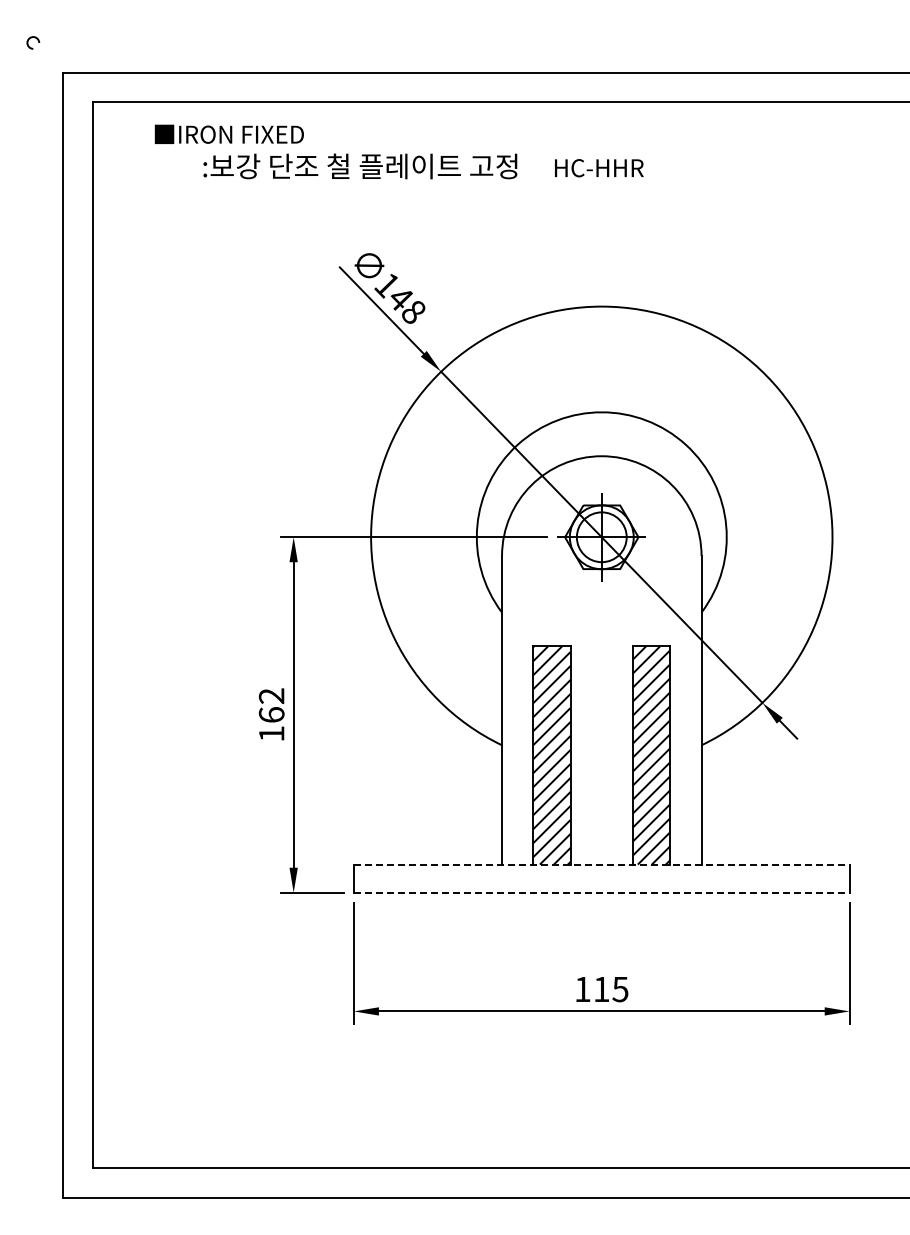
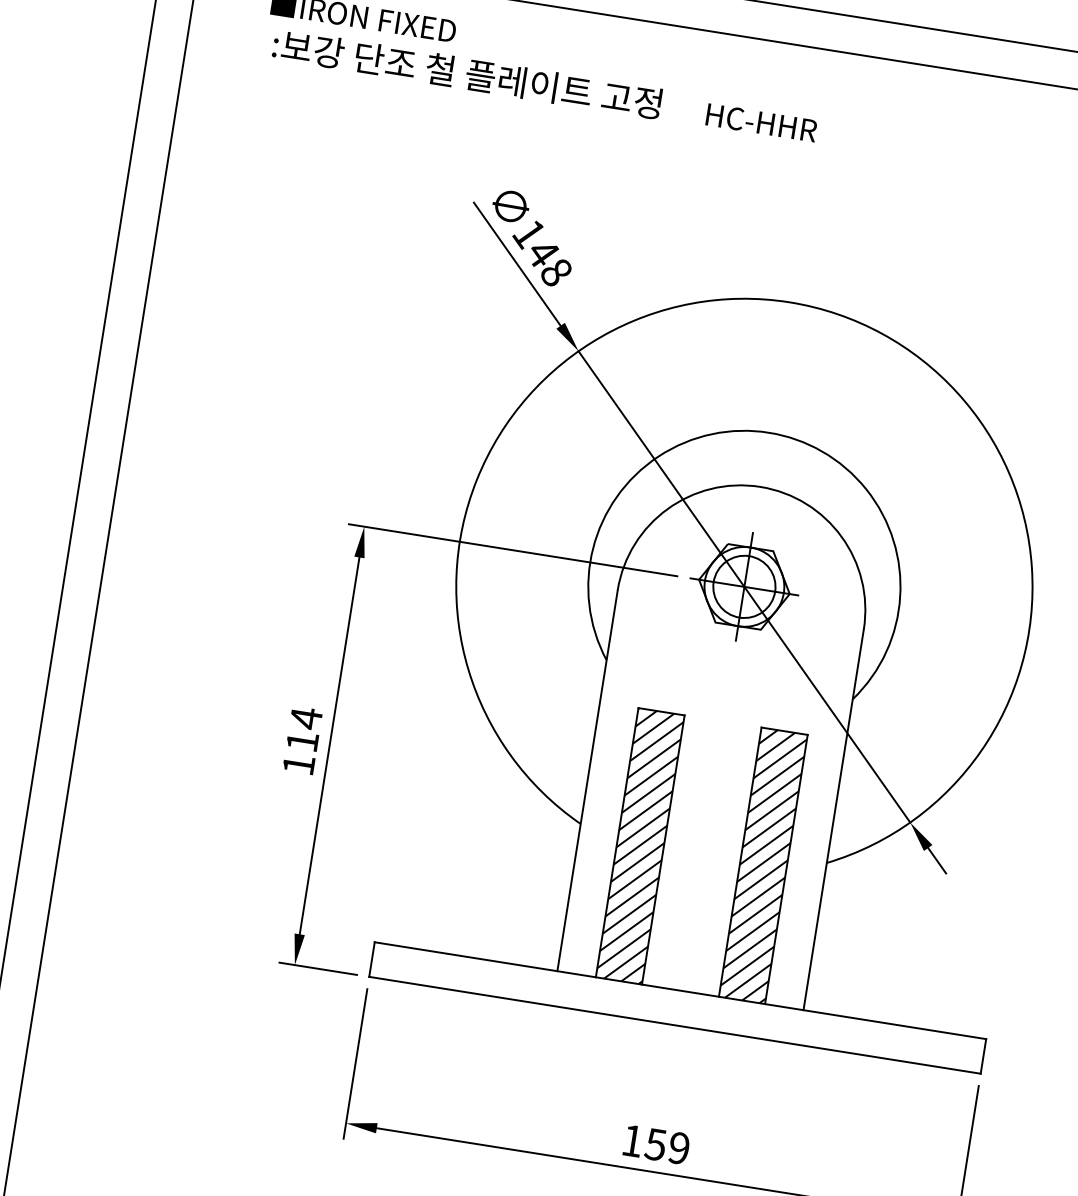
text: (423, 166) -> (545, 86), moved
text: (271, 704) -> (304, 728), 162 -> 114
line: (601, 864) -> (680, 990), dashed -> solid
line: (601, 892) -> (674, 1025), dashed -> solid
text: (610, 989) -> (666, 1146), 115 -> 159

